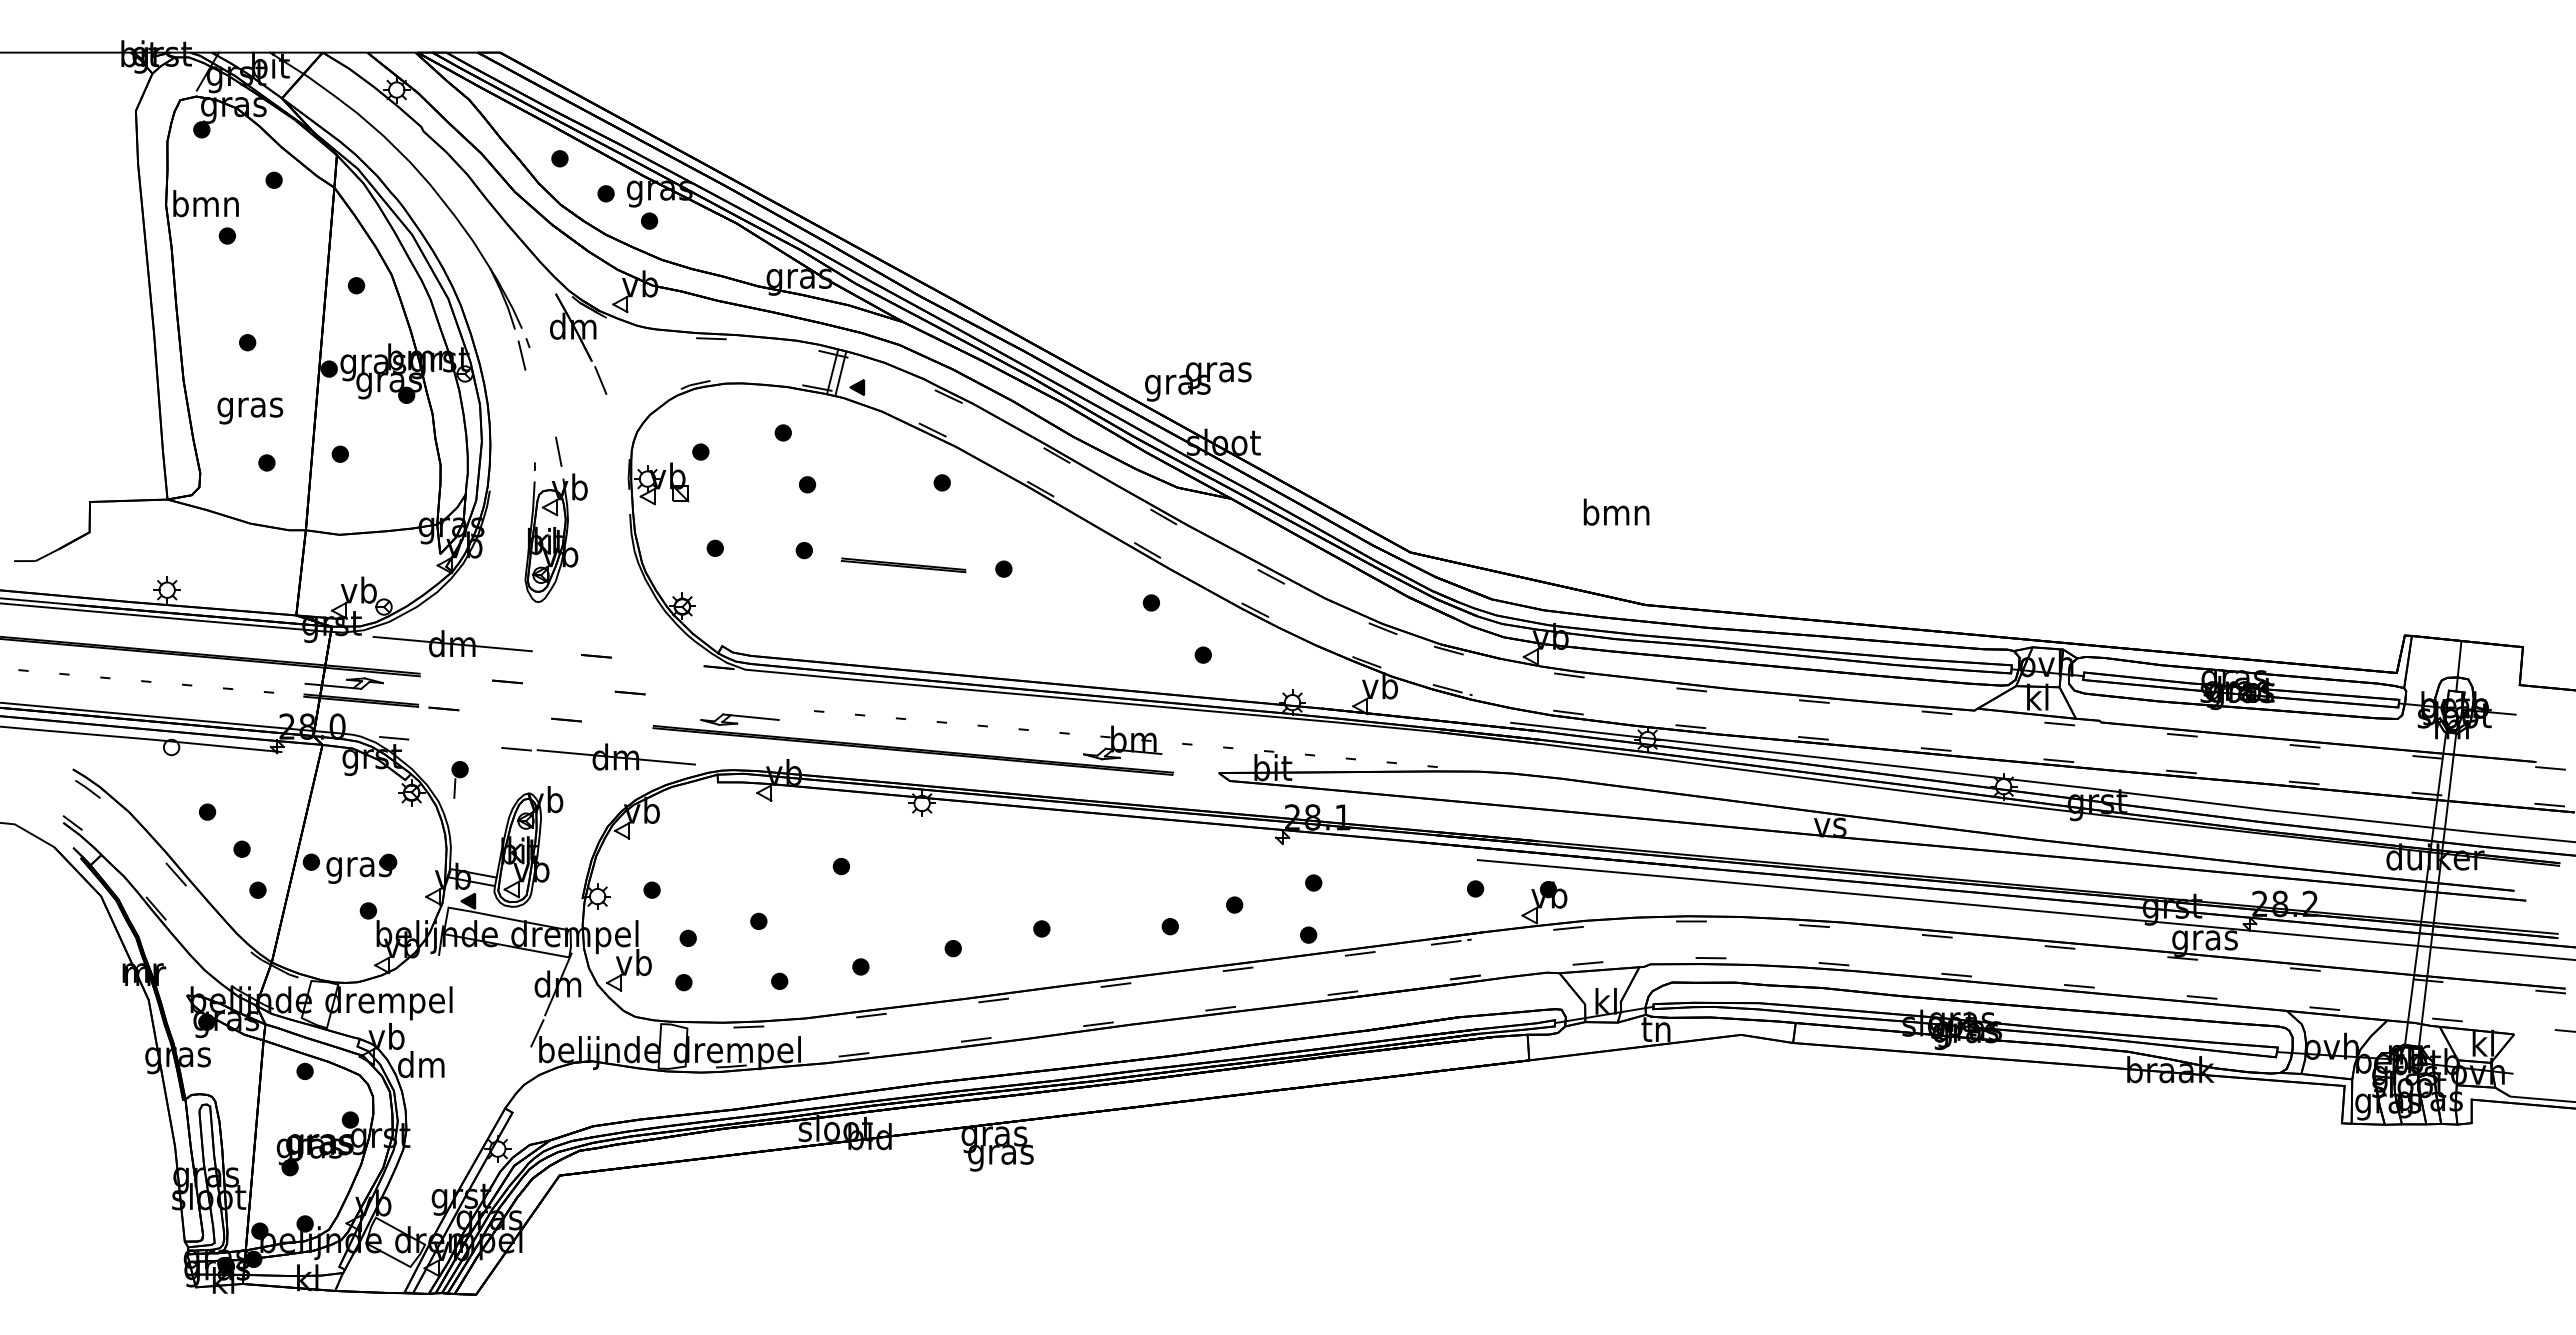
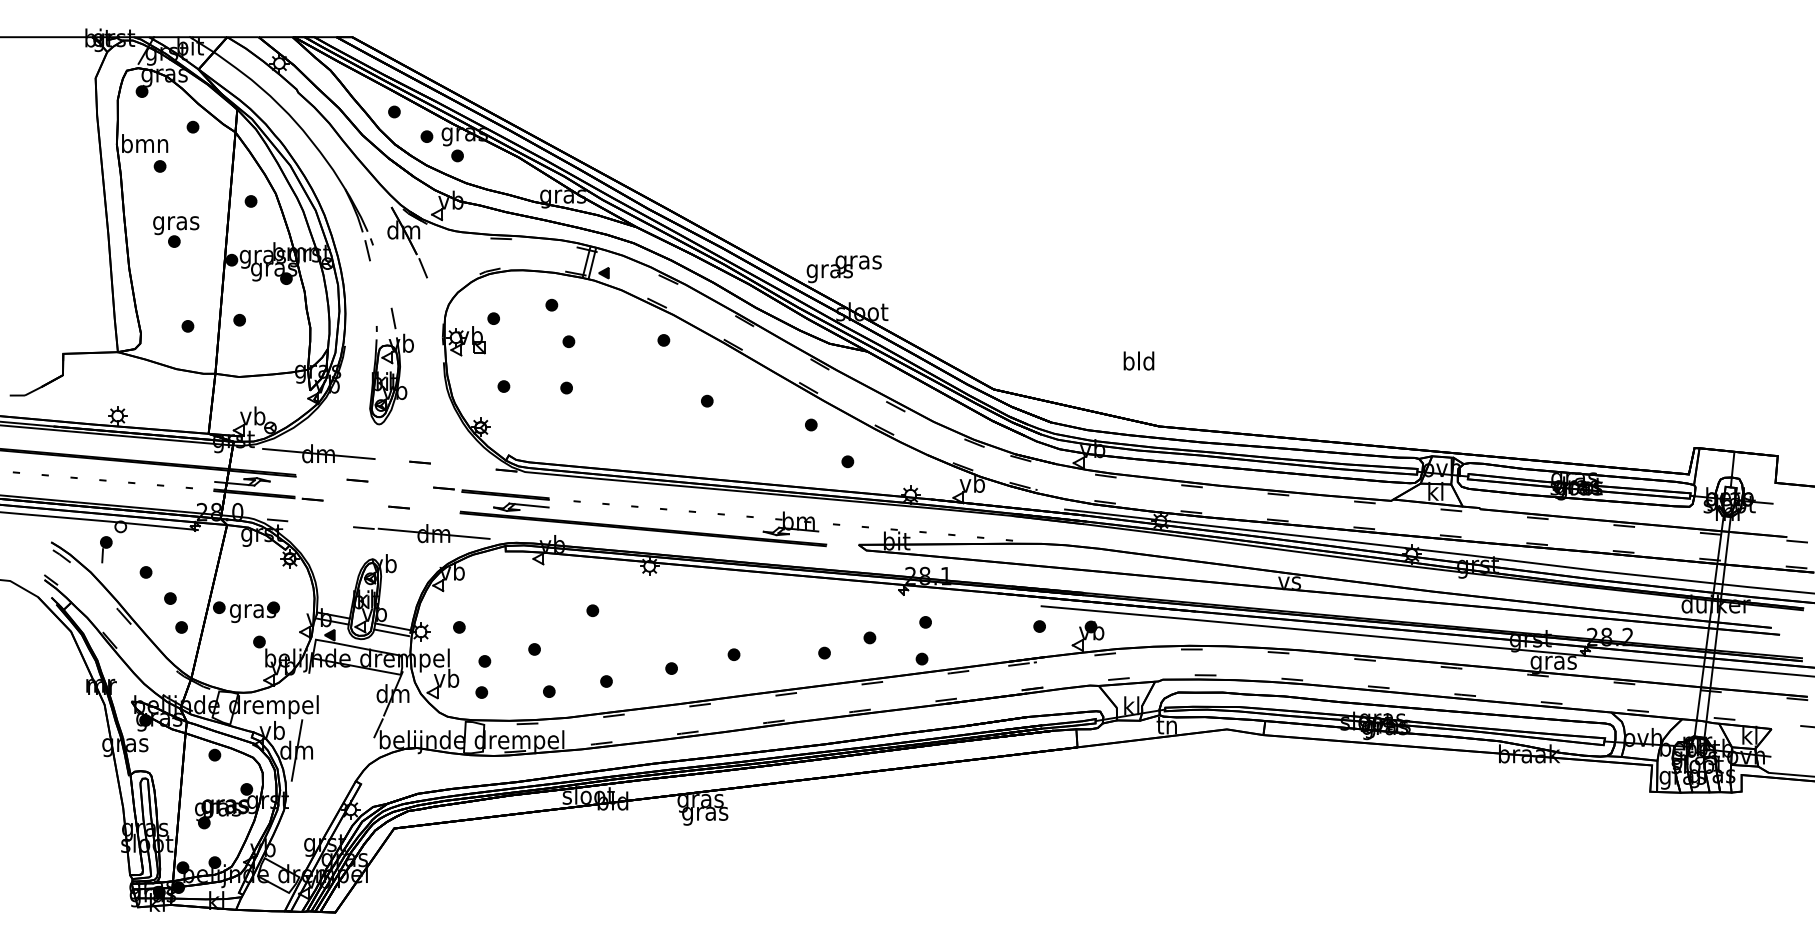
text: (250, 410) -> (176, 225), moved
text: (1616, 511) -> (1138, 360), bmn -> bld
part: (903, 565) -> (505, 495), moved
part: (459, 779) -> (105, 549), moved
line: (557, 889) -> (392, 626), added
line: (555, 897) -> (391, 632), added
line: (421, 1064) -> (296, 750), added

